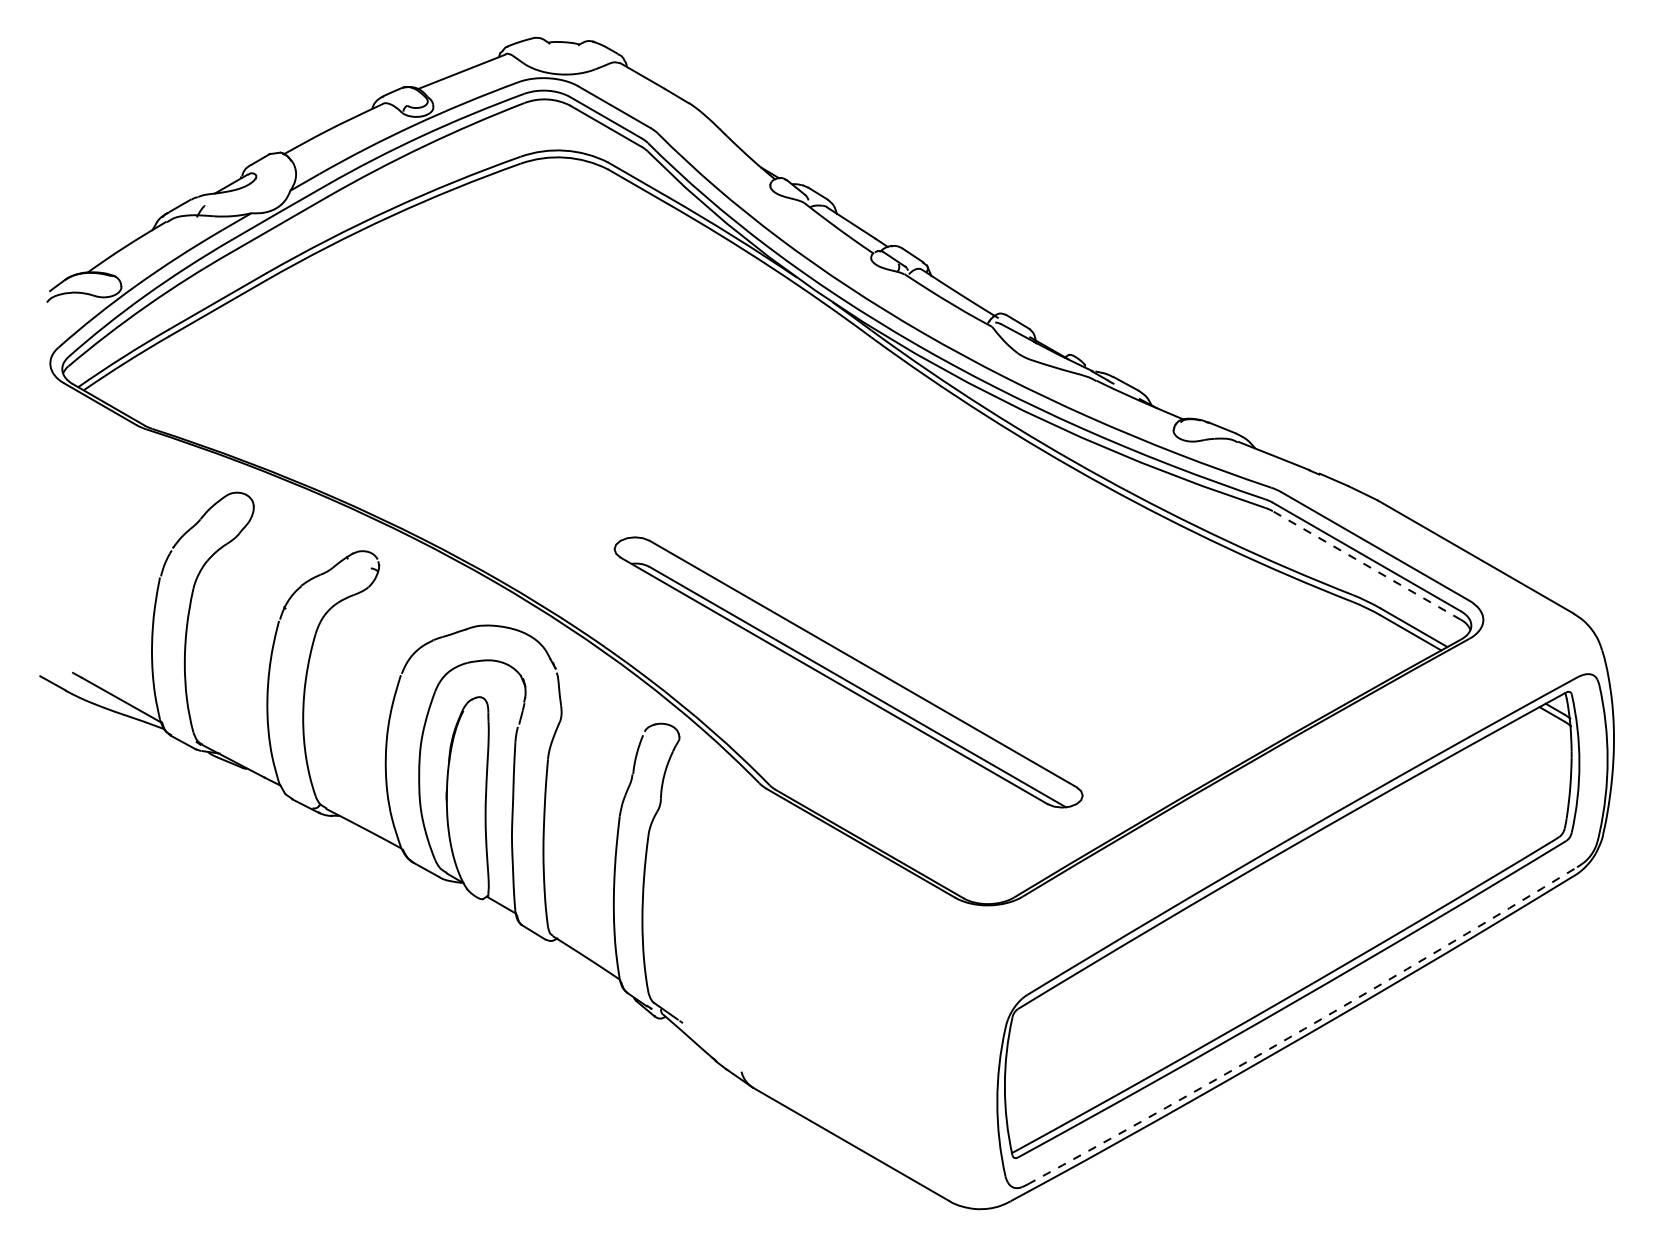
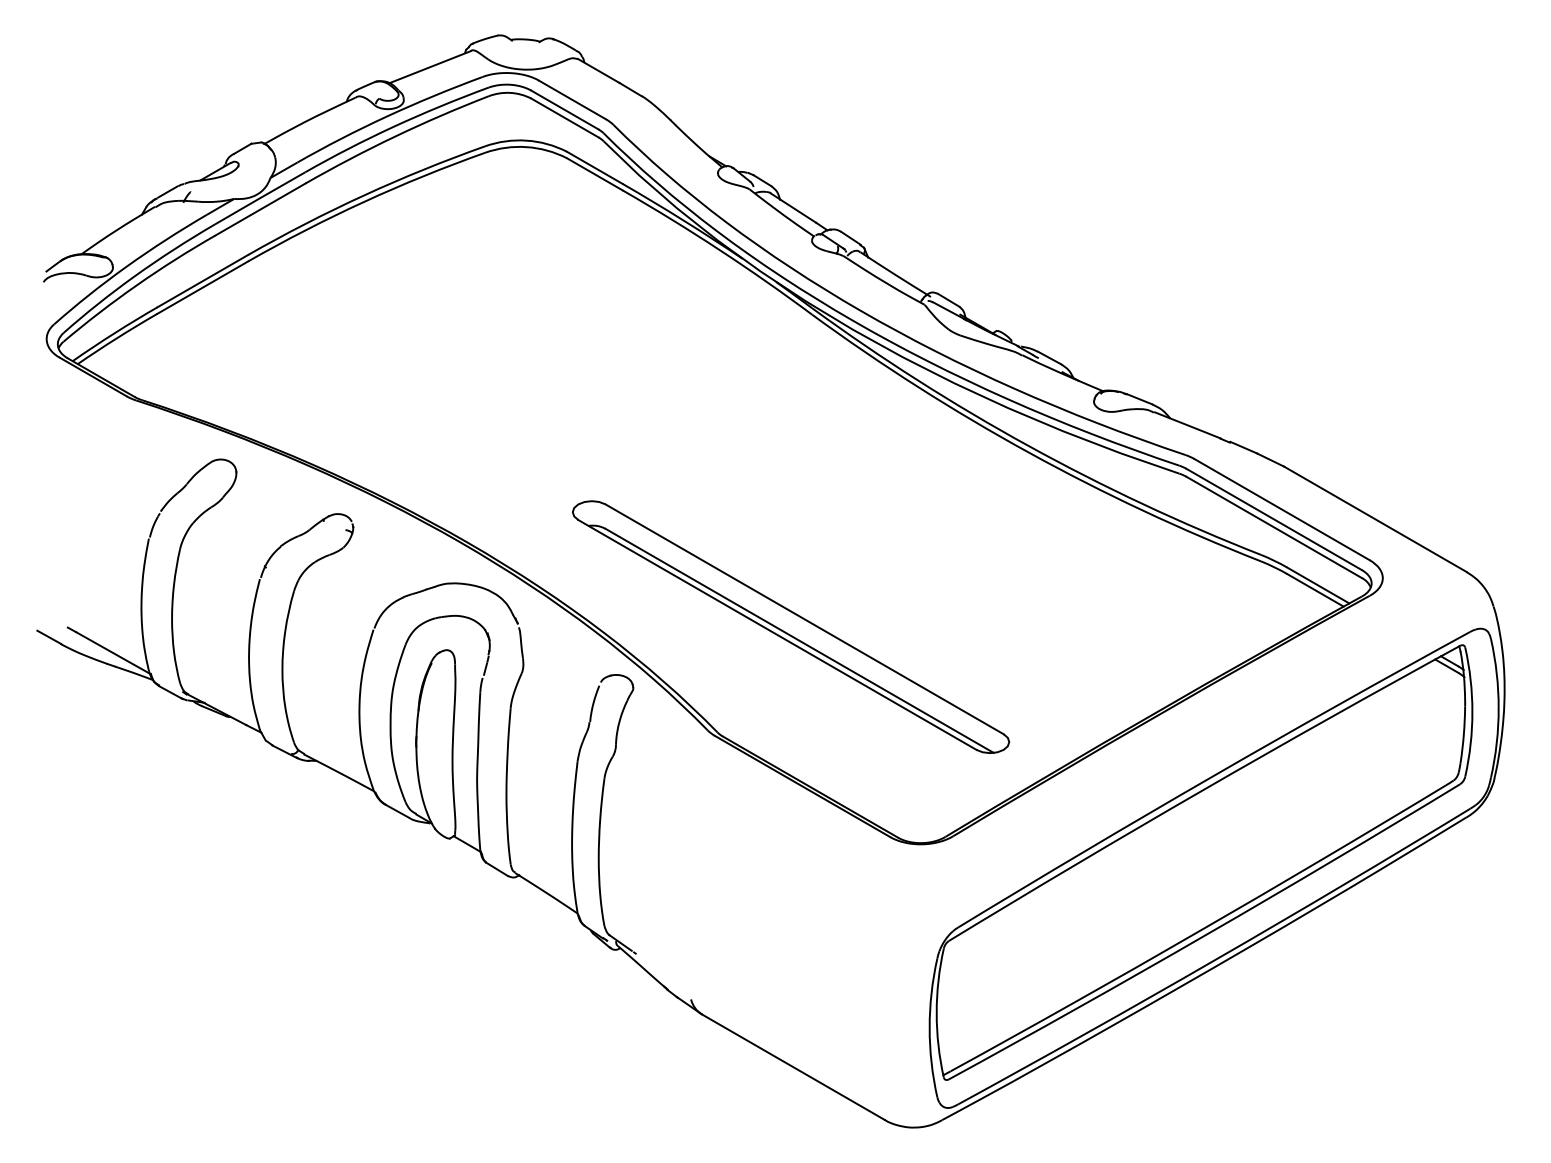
line: (1366, 565) -> (1273, 527), dashed -> solid
arc: (1304, 1029) -> (1216, 960), dashed -> solid

